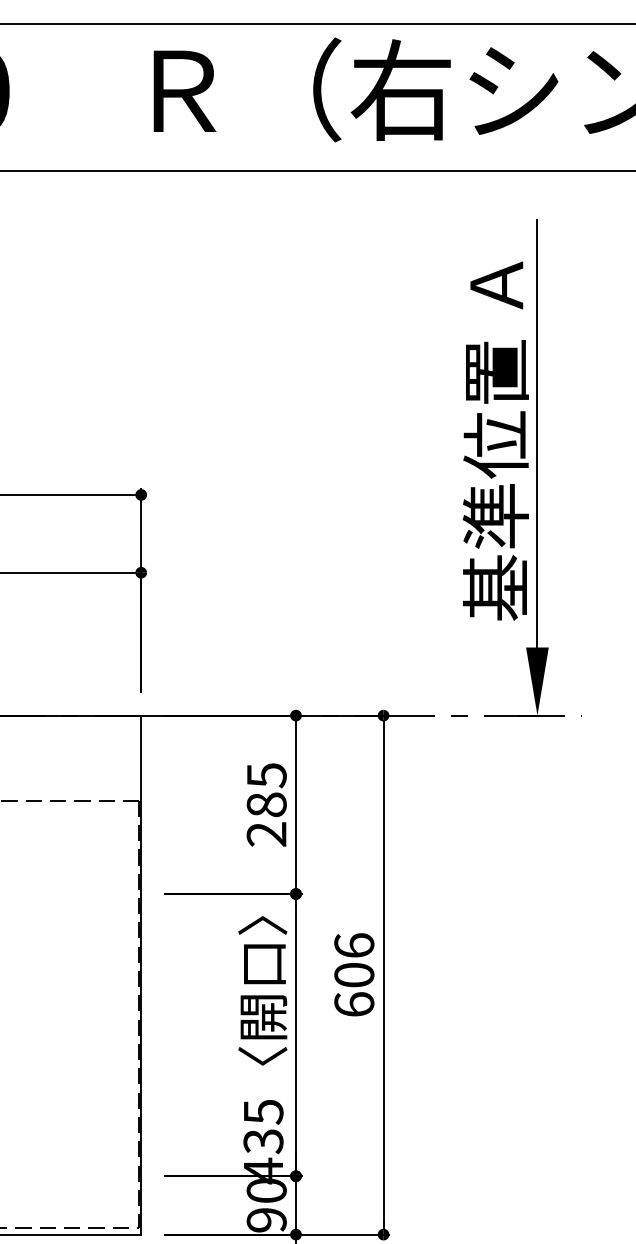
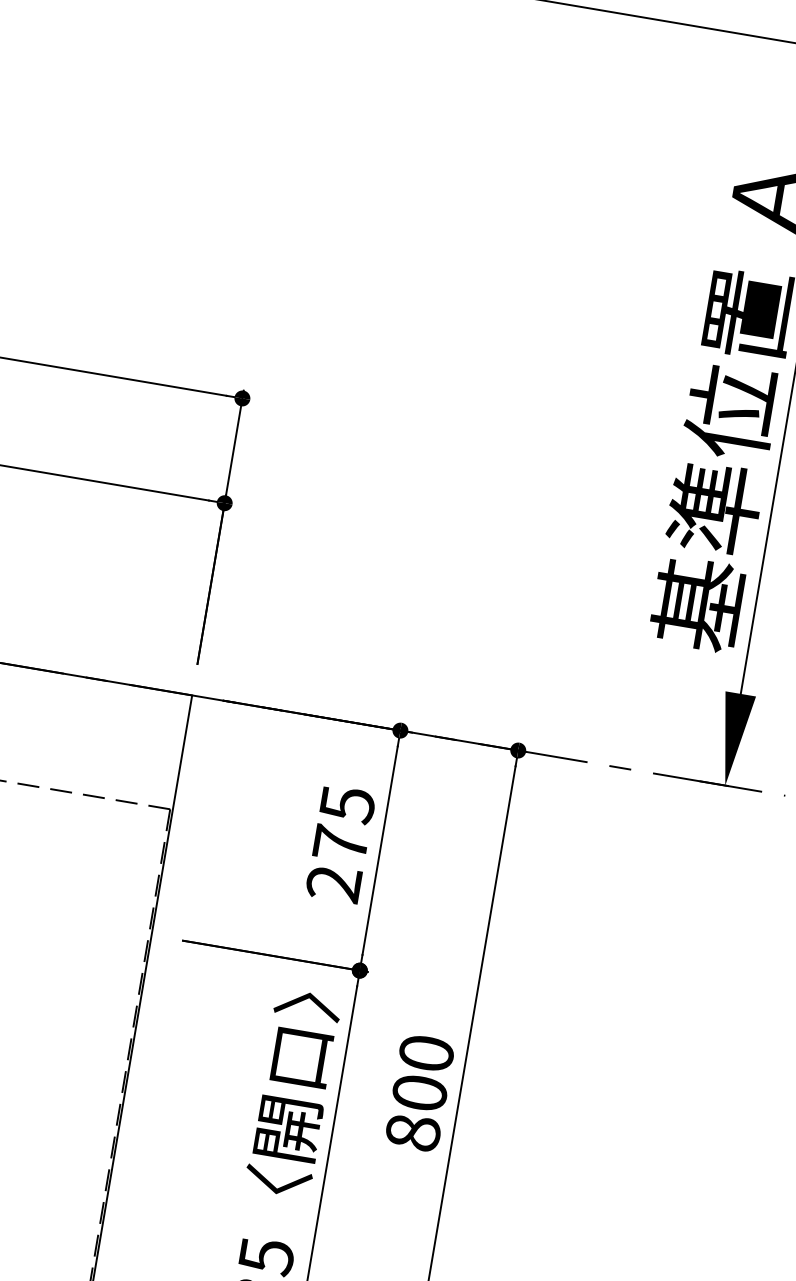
text: (266, 804) -> (340, 843), 285 -> 275
text: (354, 974) -> (420, 1092), 606 -> 800

